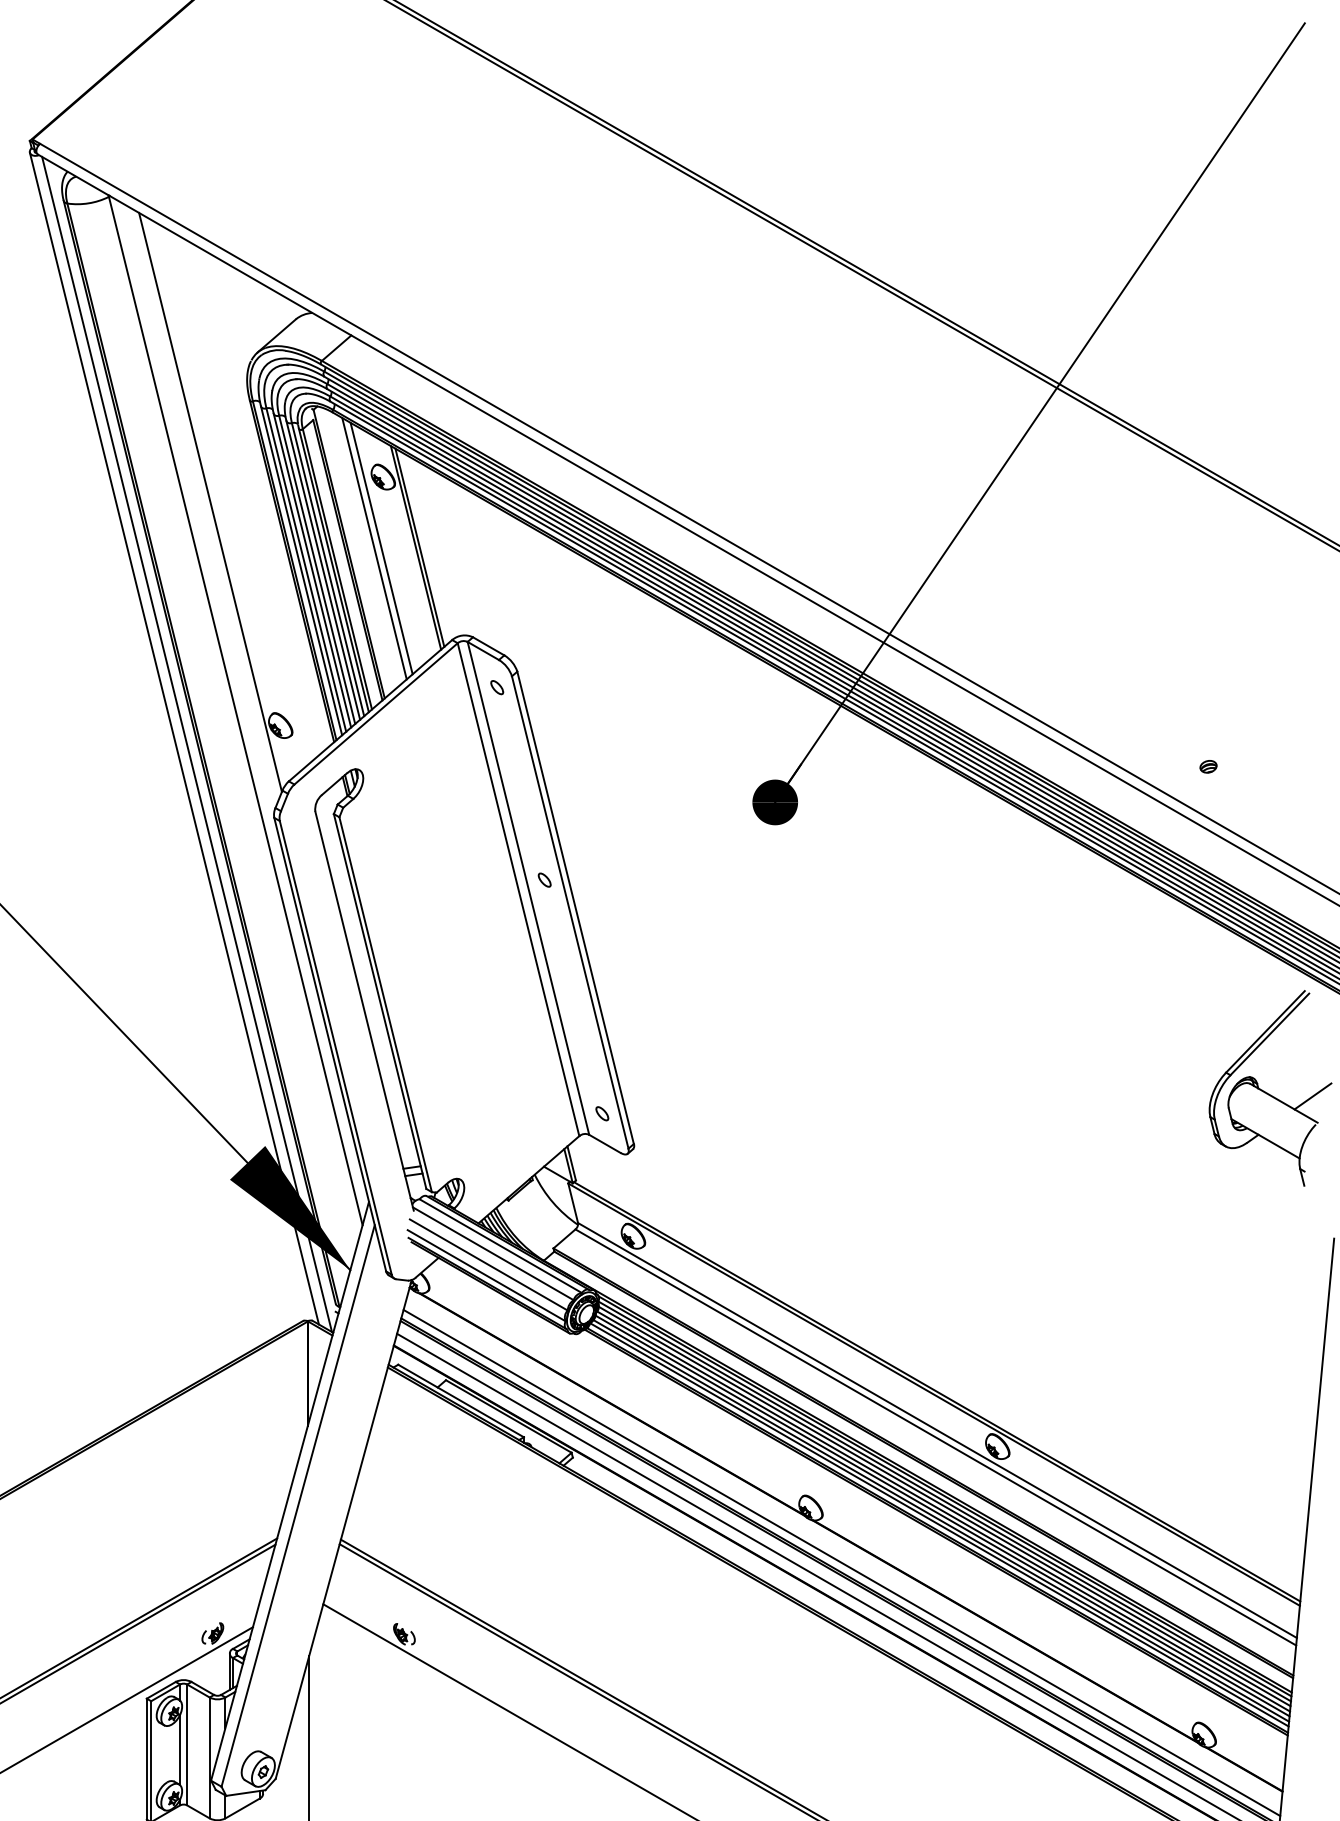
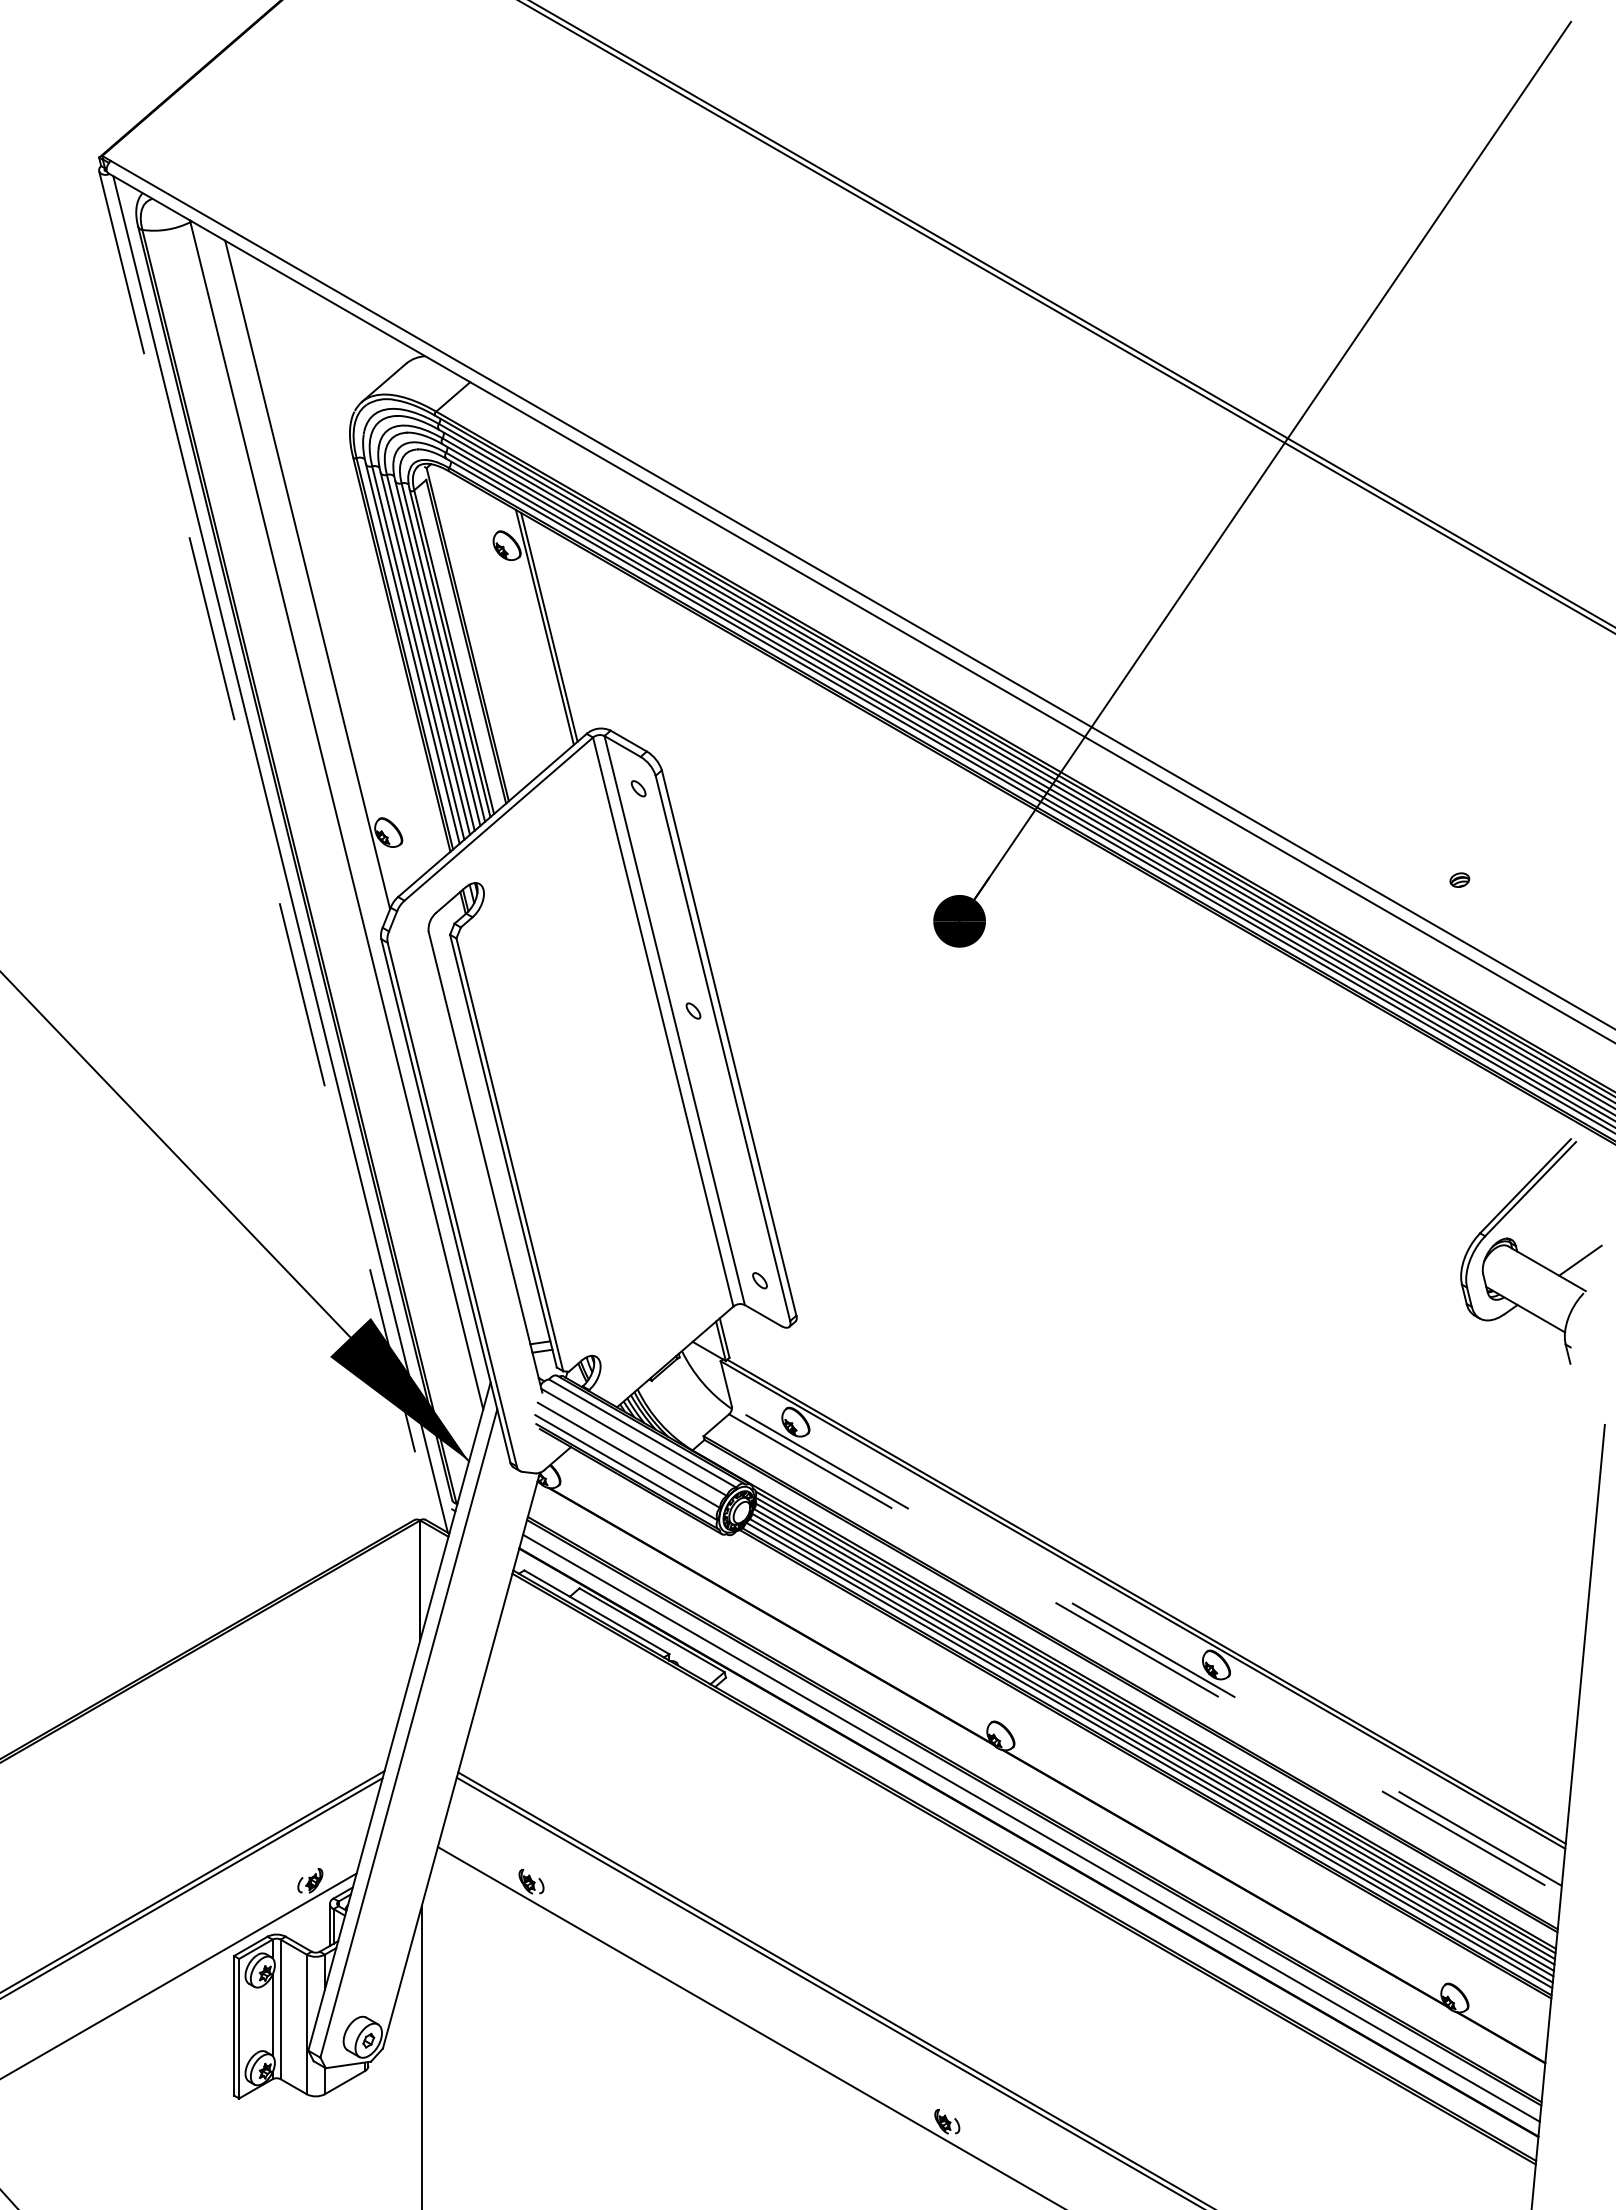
line: (374, 548) -> (496, 628), removed
line: (381, 548) -> (505, 628), removed
line: (173, 738) -> (265, 847), solid -> dashed
line: (937, 1430) -> (1146, 1646), solid -> dashed
line: (936, 1437) -> (1145, 1654), solid -> dashed
line: (841, 1563) -> (1036, 1799), removed

